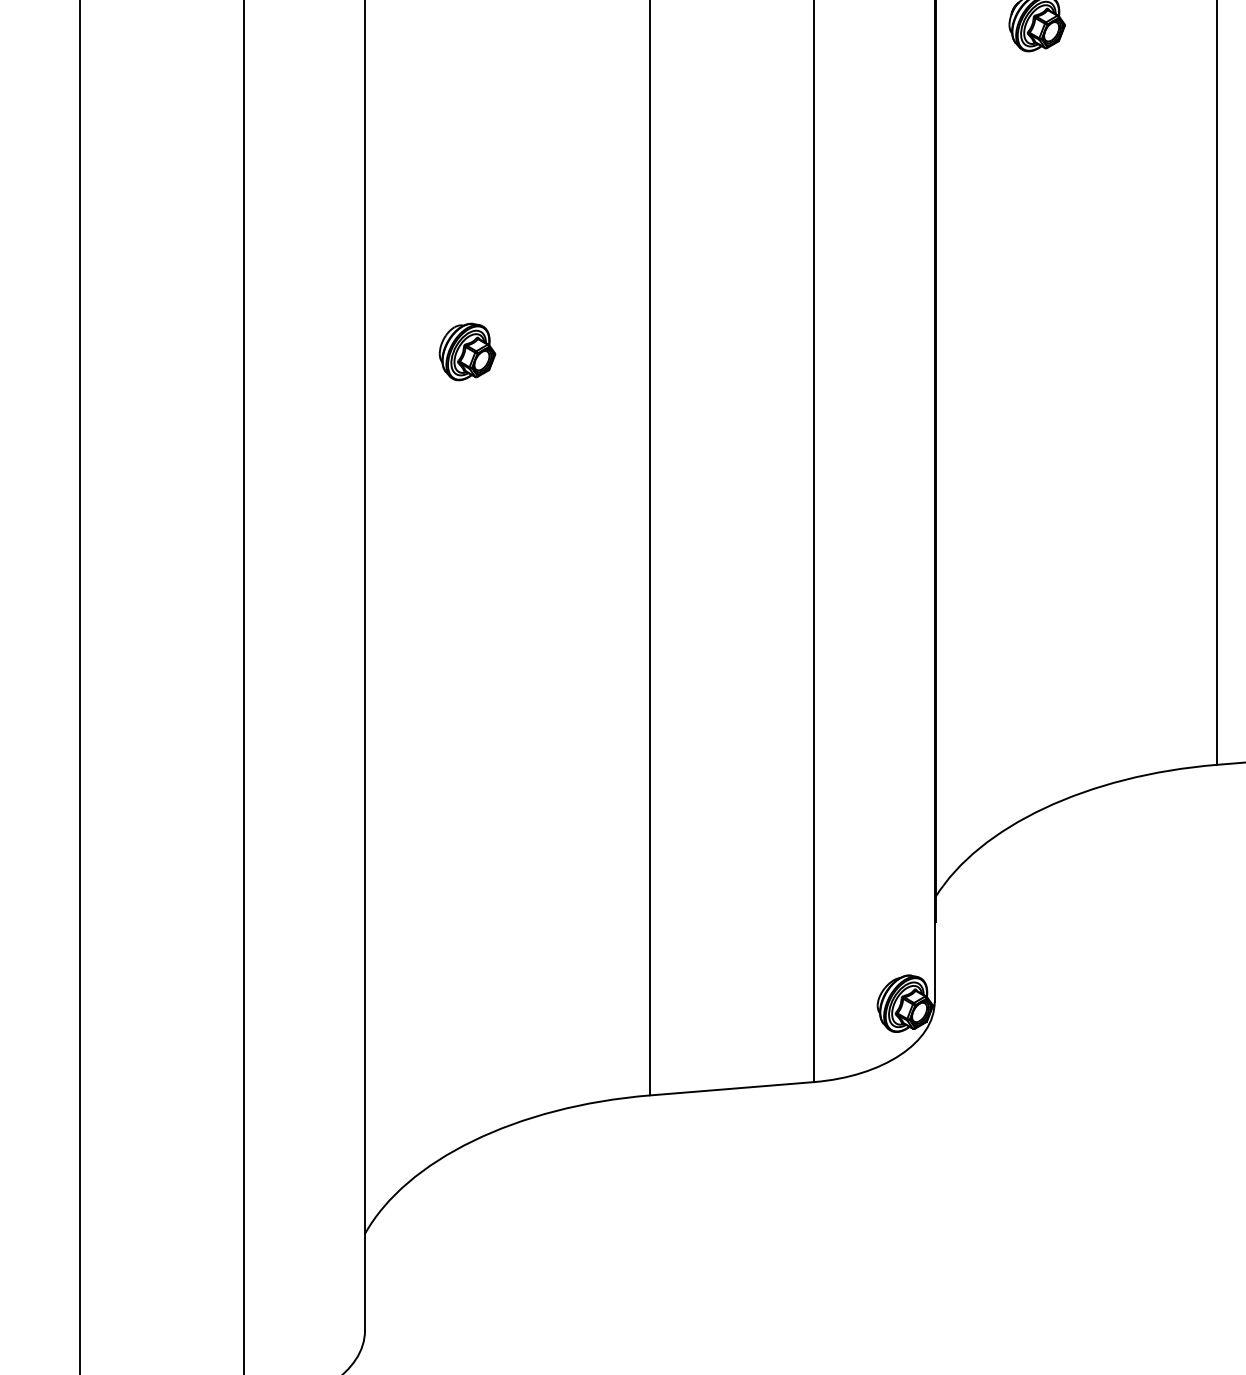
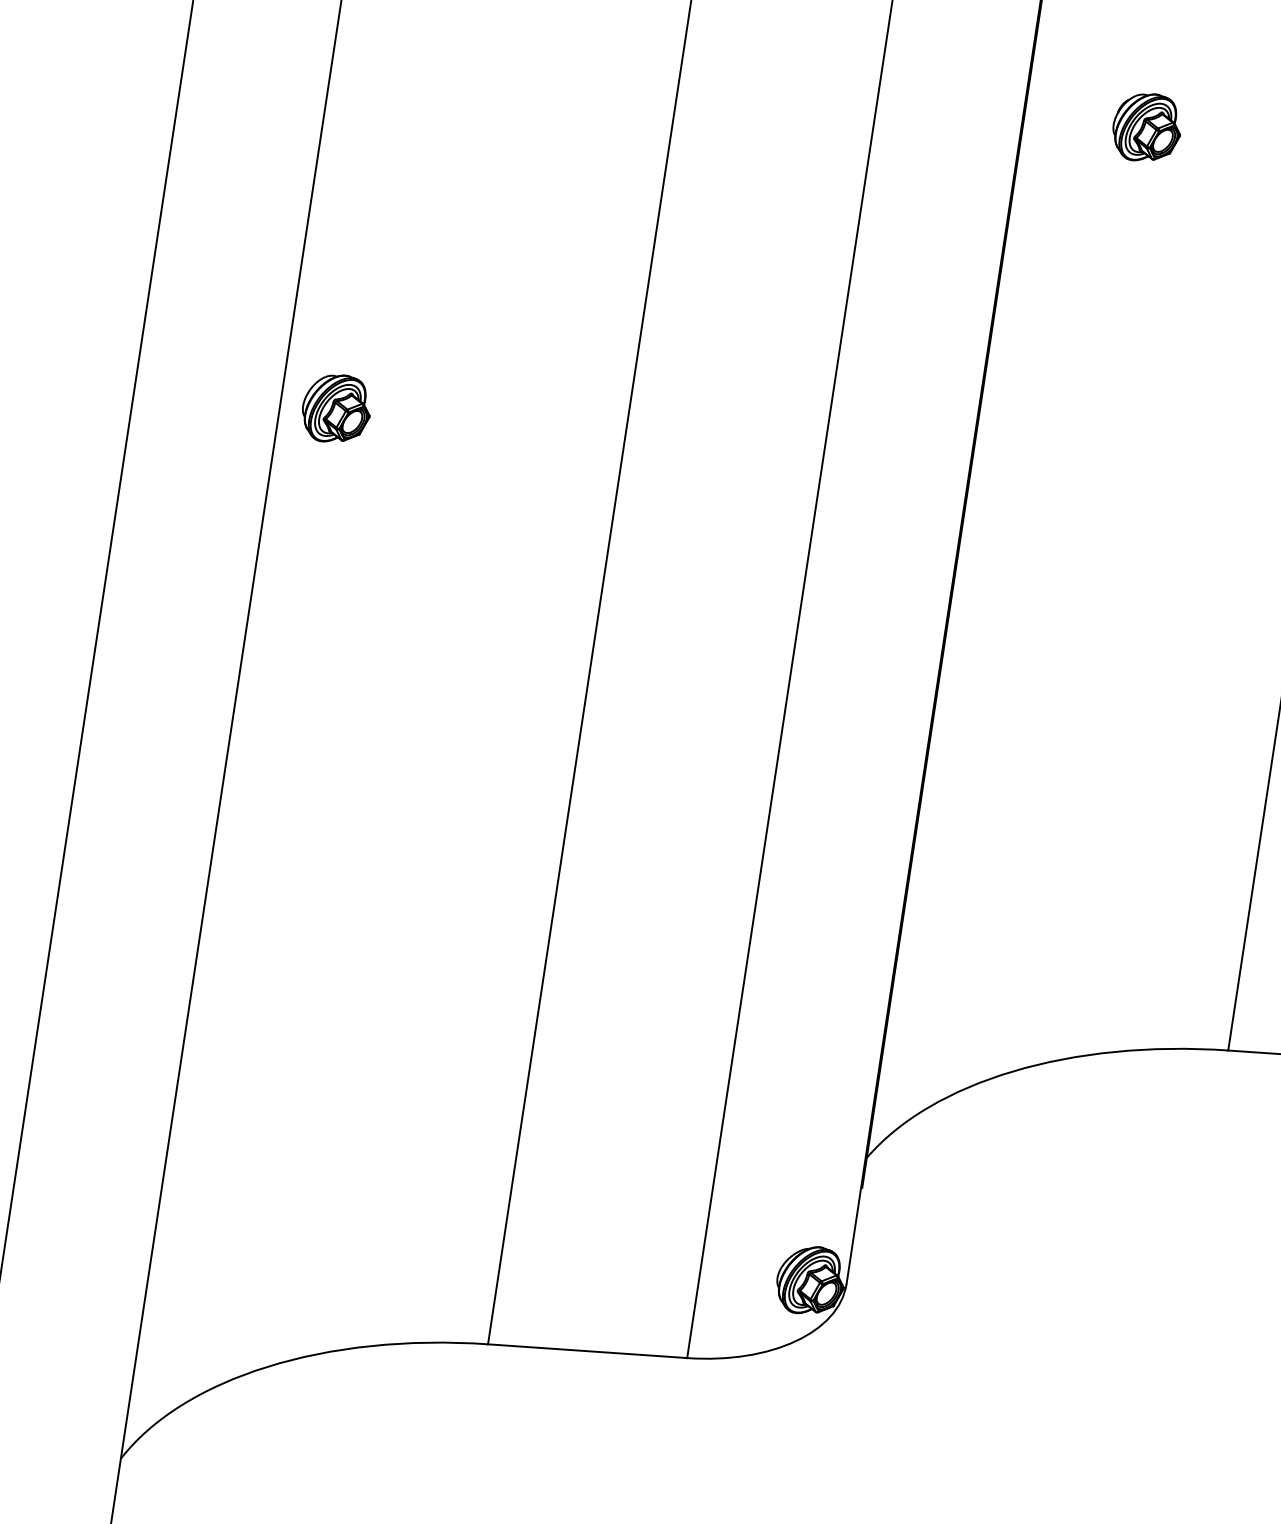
part: (467, 351) -> (336, 408), moved

